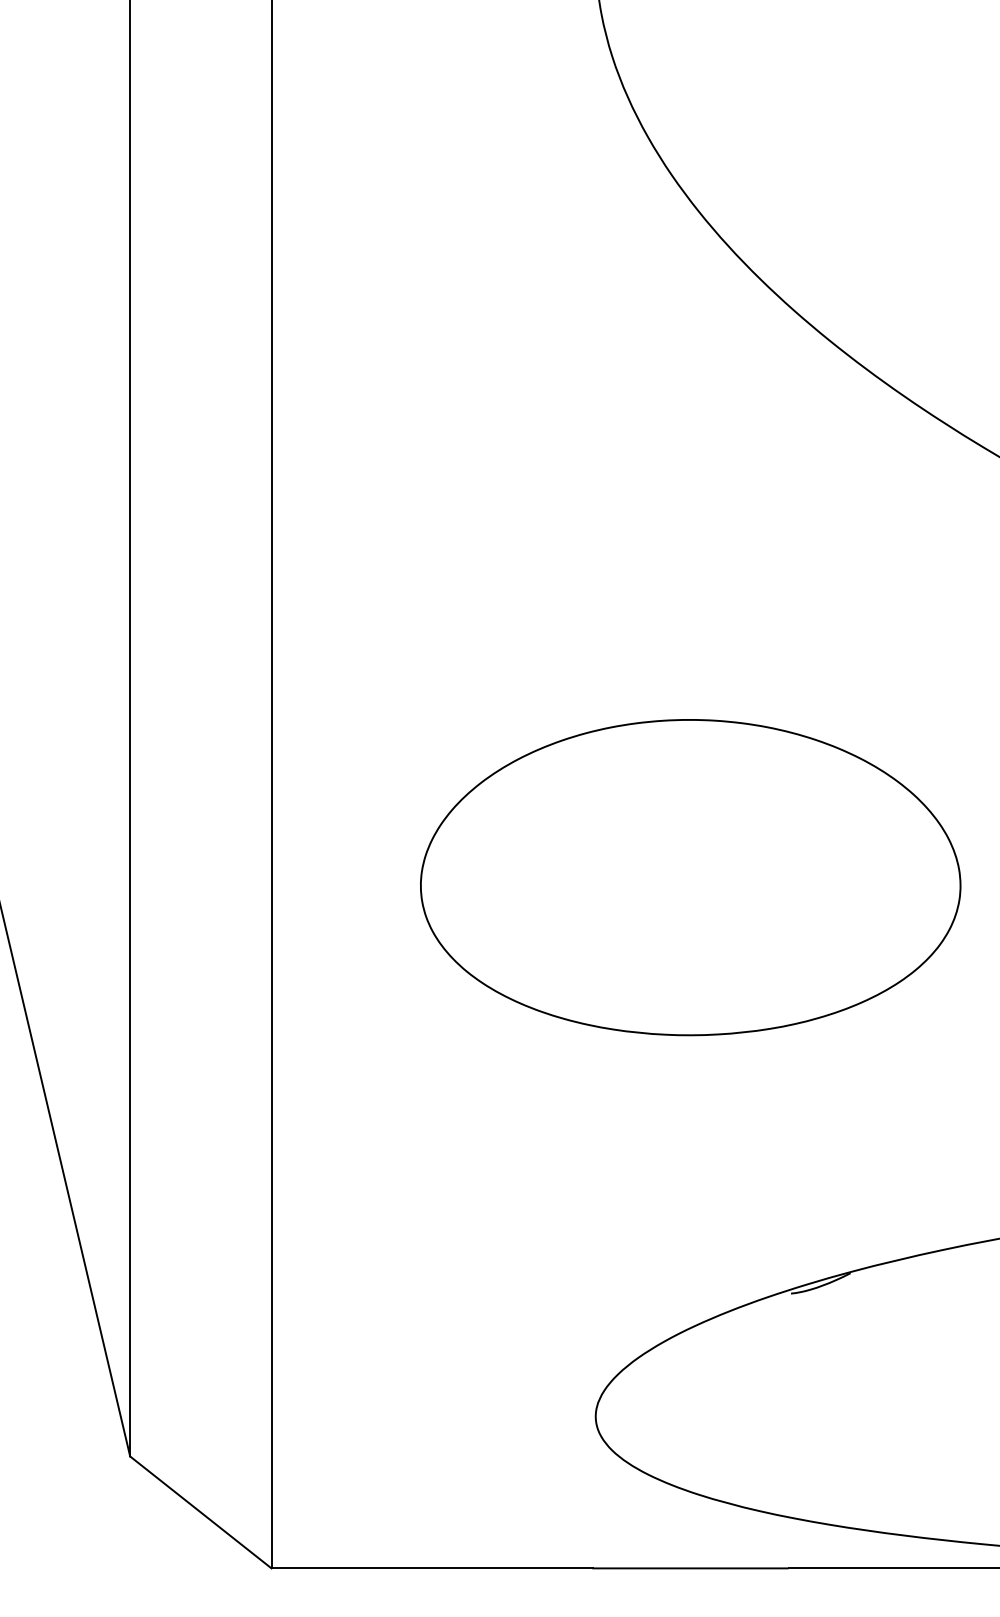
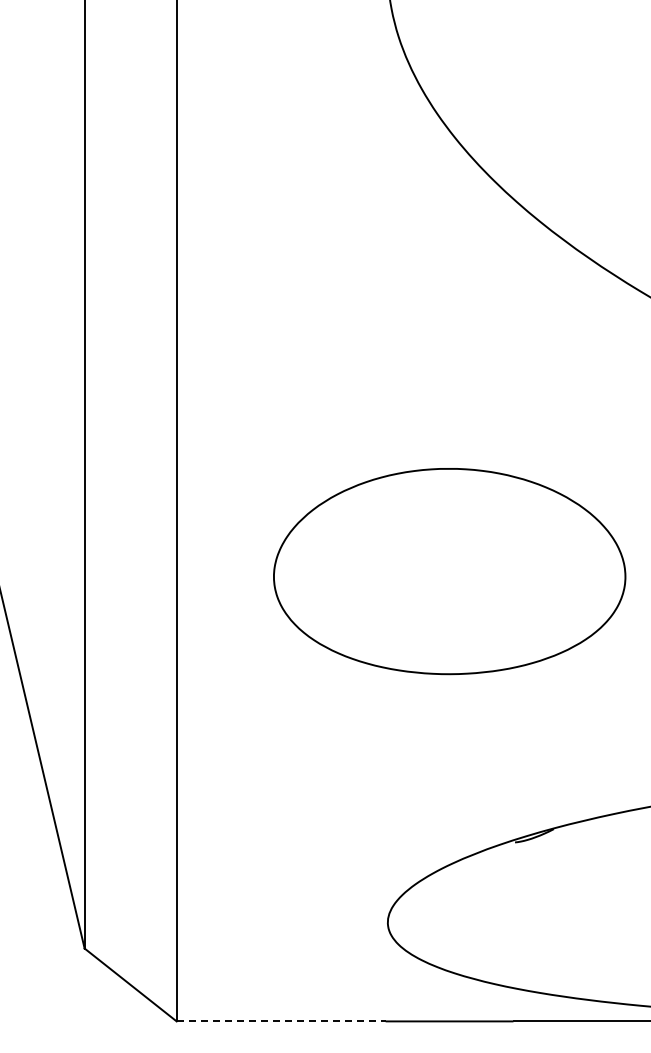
line: (432, 1568) -> (281, 1021), solid -> dashed

